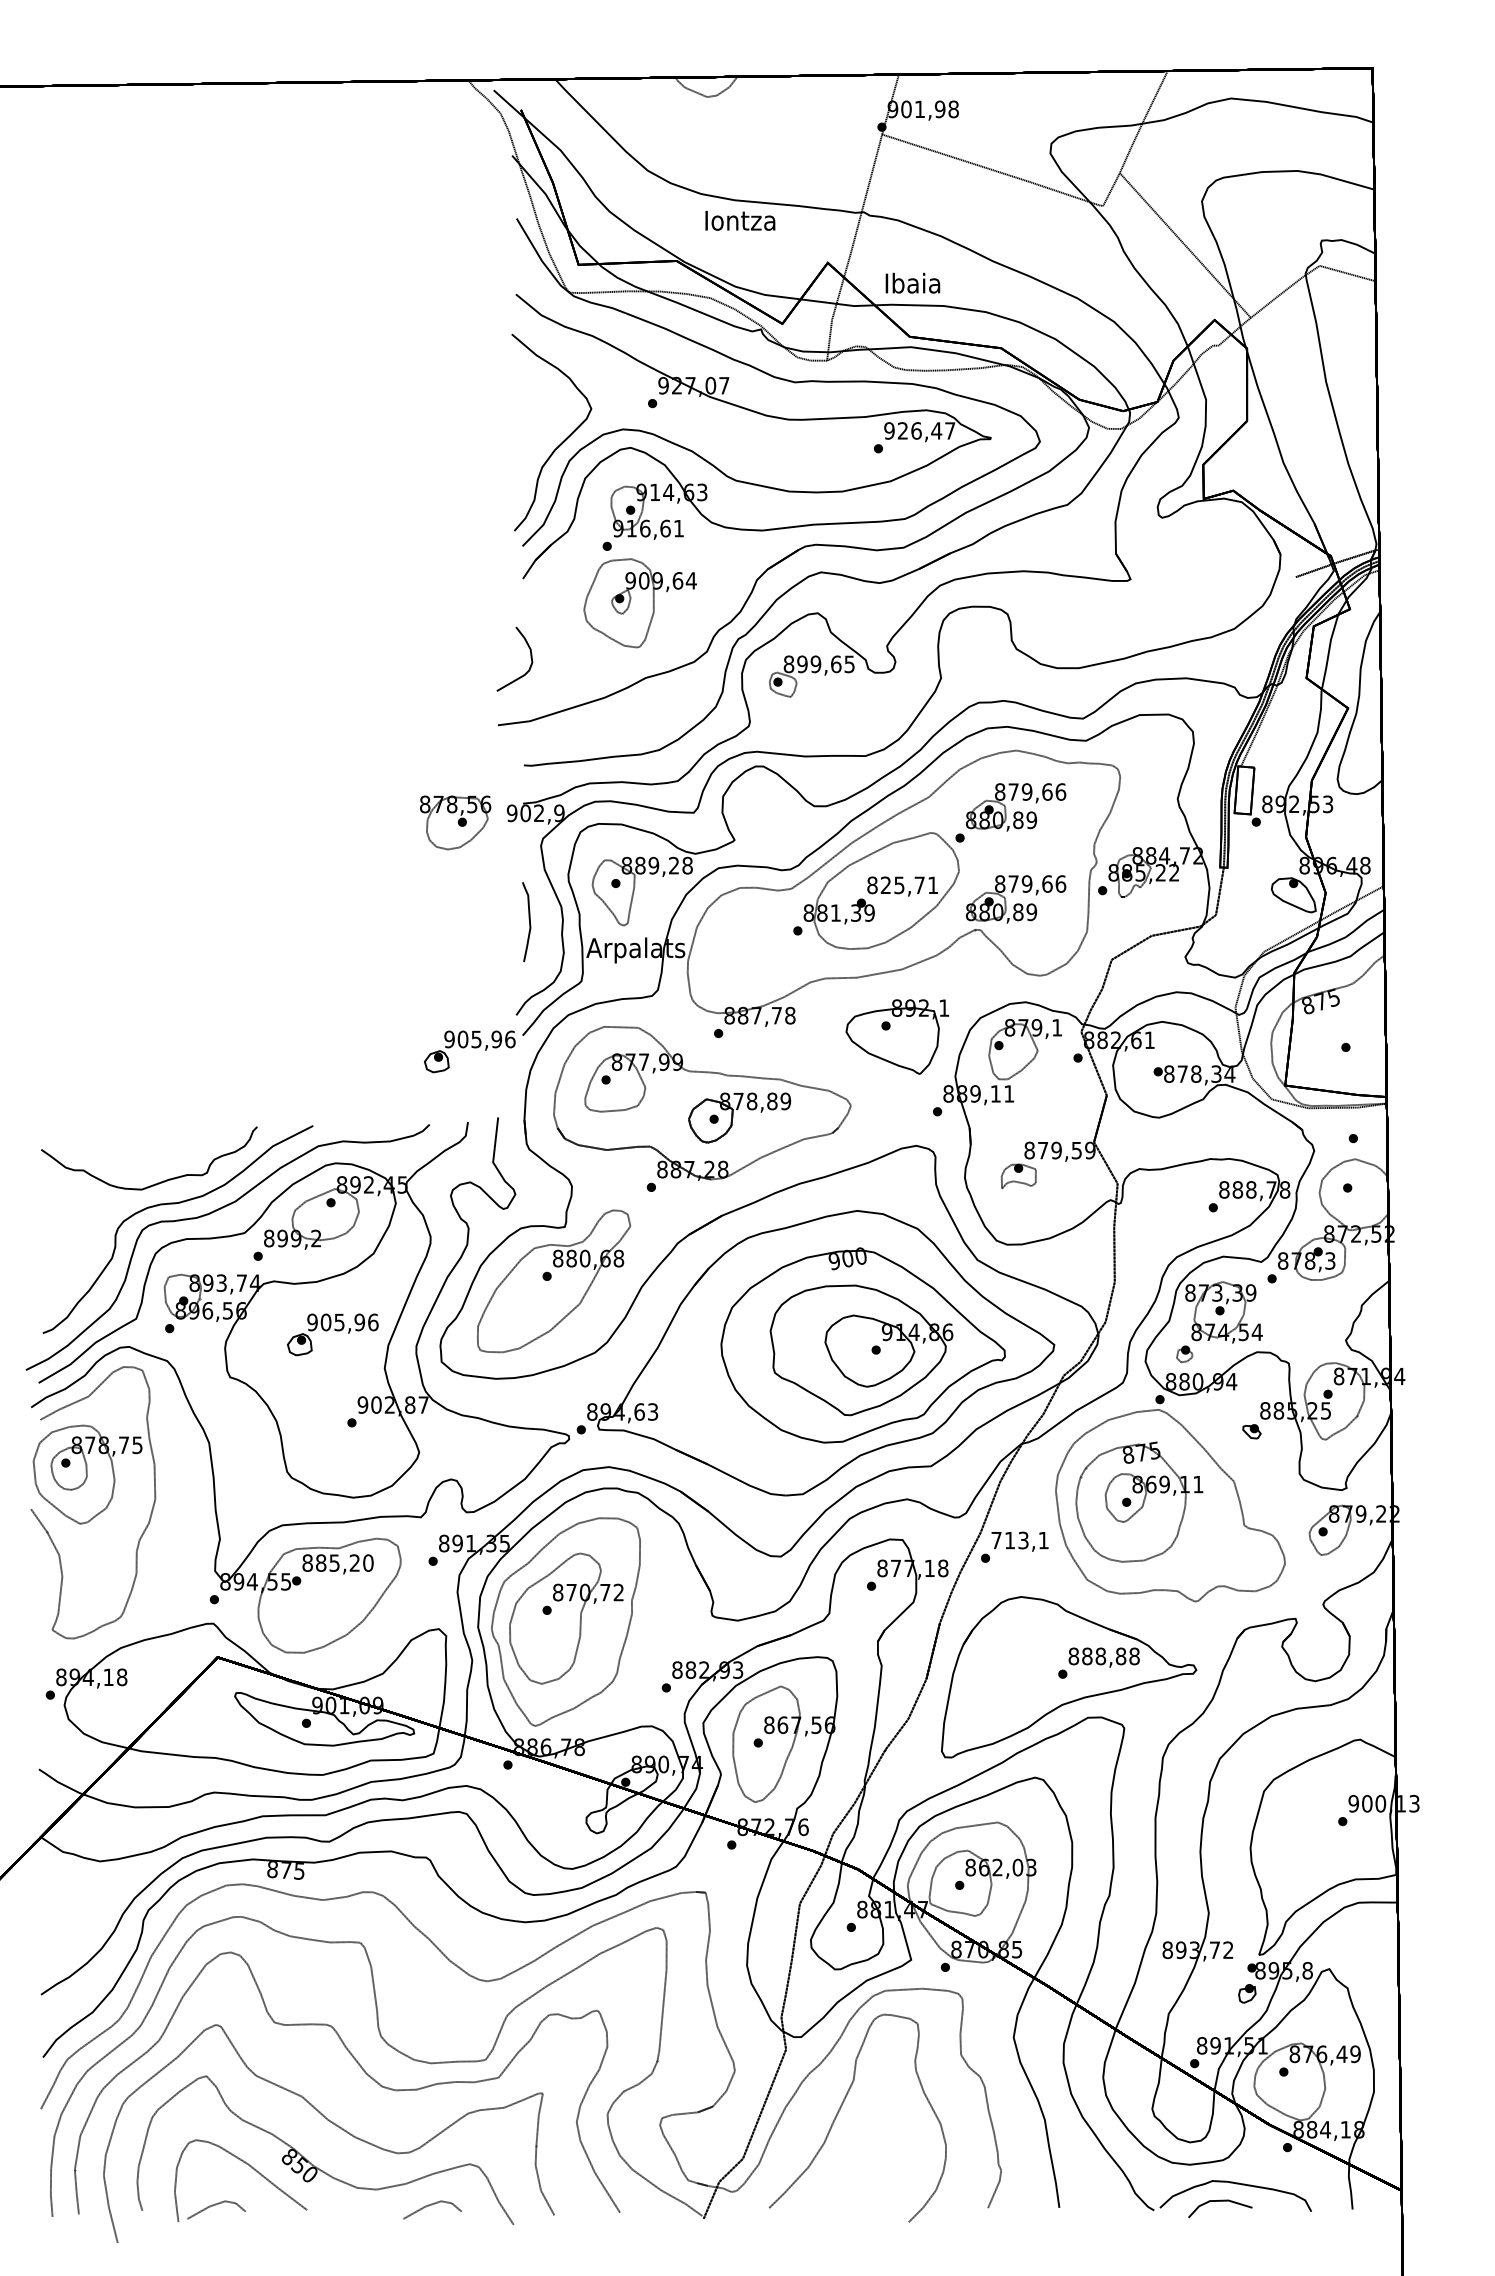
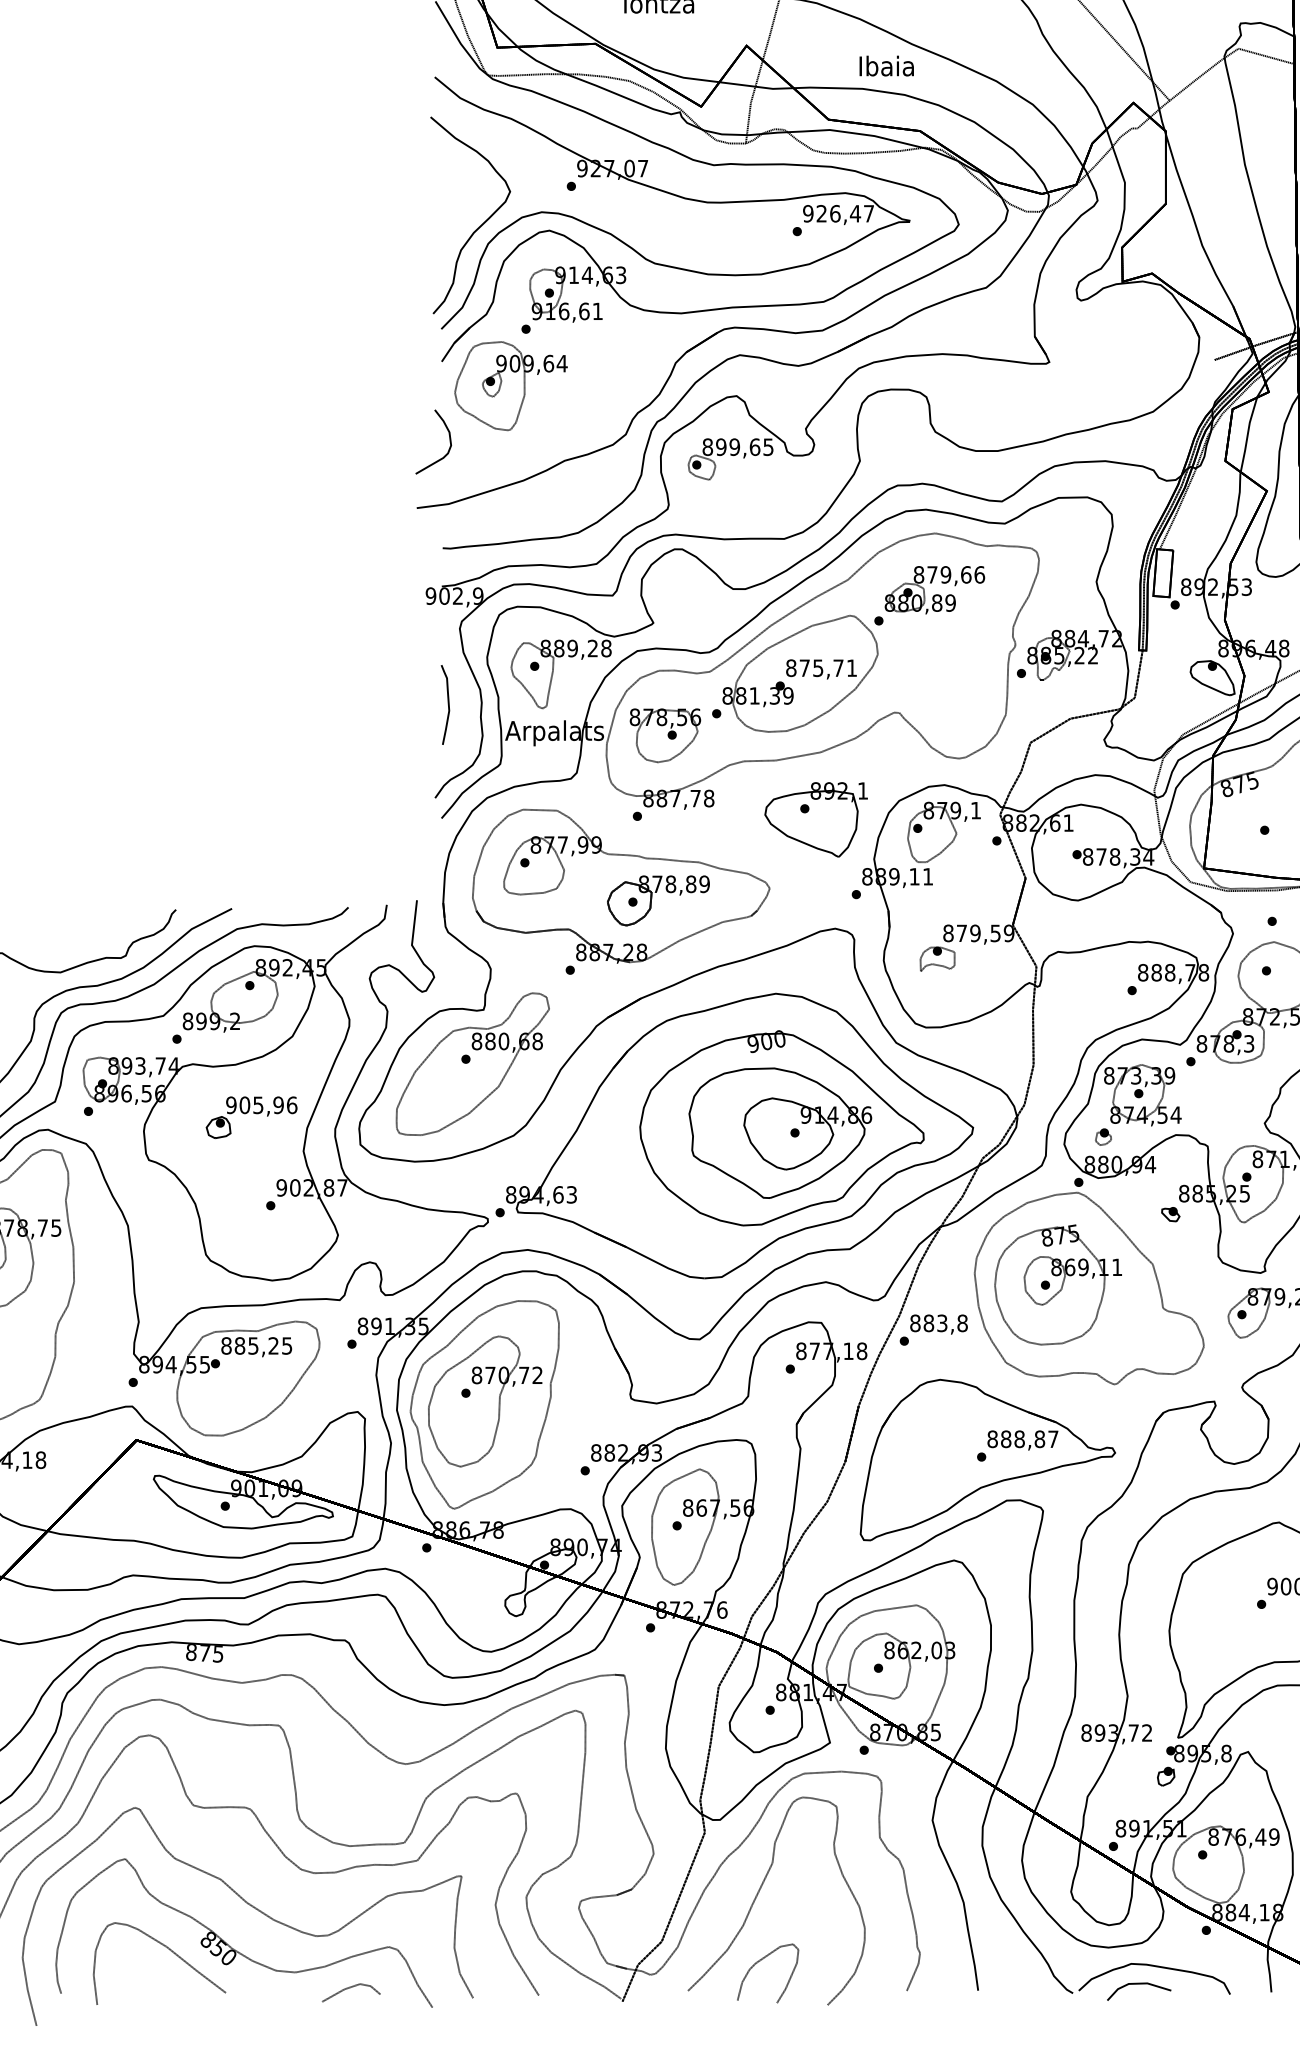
text: (912, 282) -> (886, 65), moved
part: (639, 603) -> (510, 386), moved
part: (455, 822) -> (665, 735), moved
text: (885, 884) -> (804, 667), 825,71 -> 875,71
part: (1016, 899) -> (935, 682), removed
part: (469, 1051) -> (388, 834), removed
text: (1020, 1540) -> (939, 1323), 713,1 -> 883,8
text: (368, 1562) -> (287, 1345), 885,20 -> 885,25
text: (1134, 1656) -> (1053, 1439), 888,88 -> 888,87
curve: (840, 2179) -> (759, 1962), added
line: (216, 2205) -> (135, 1988), removed

